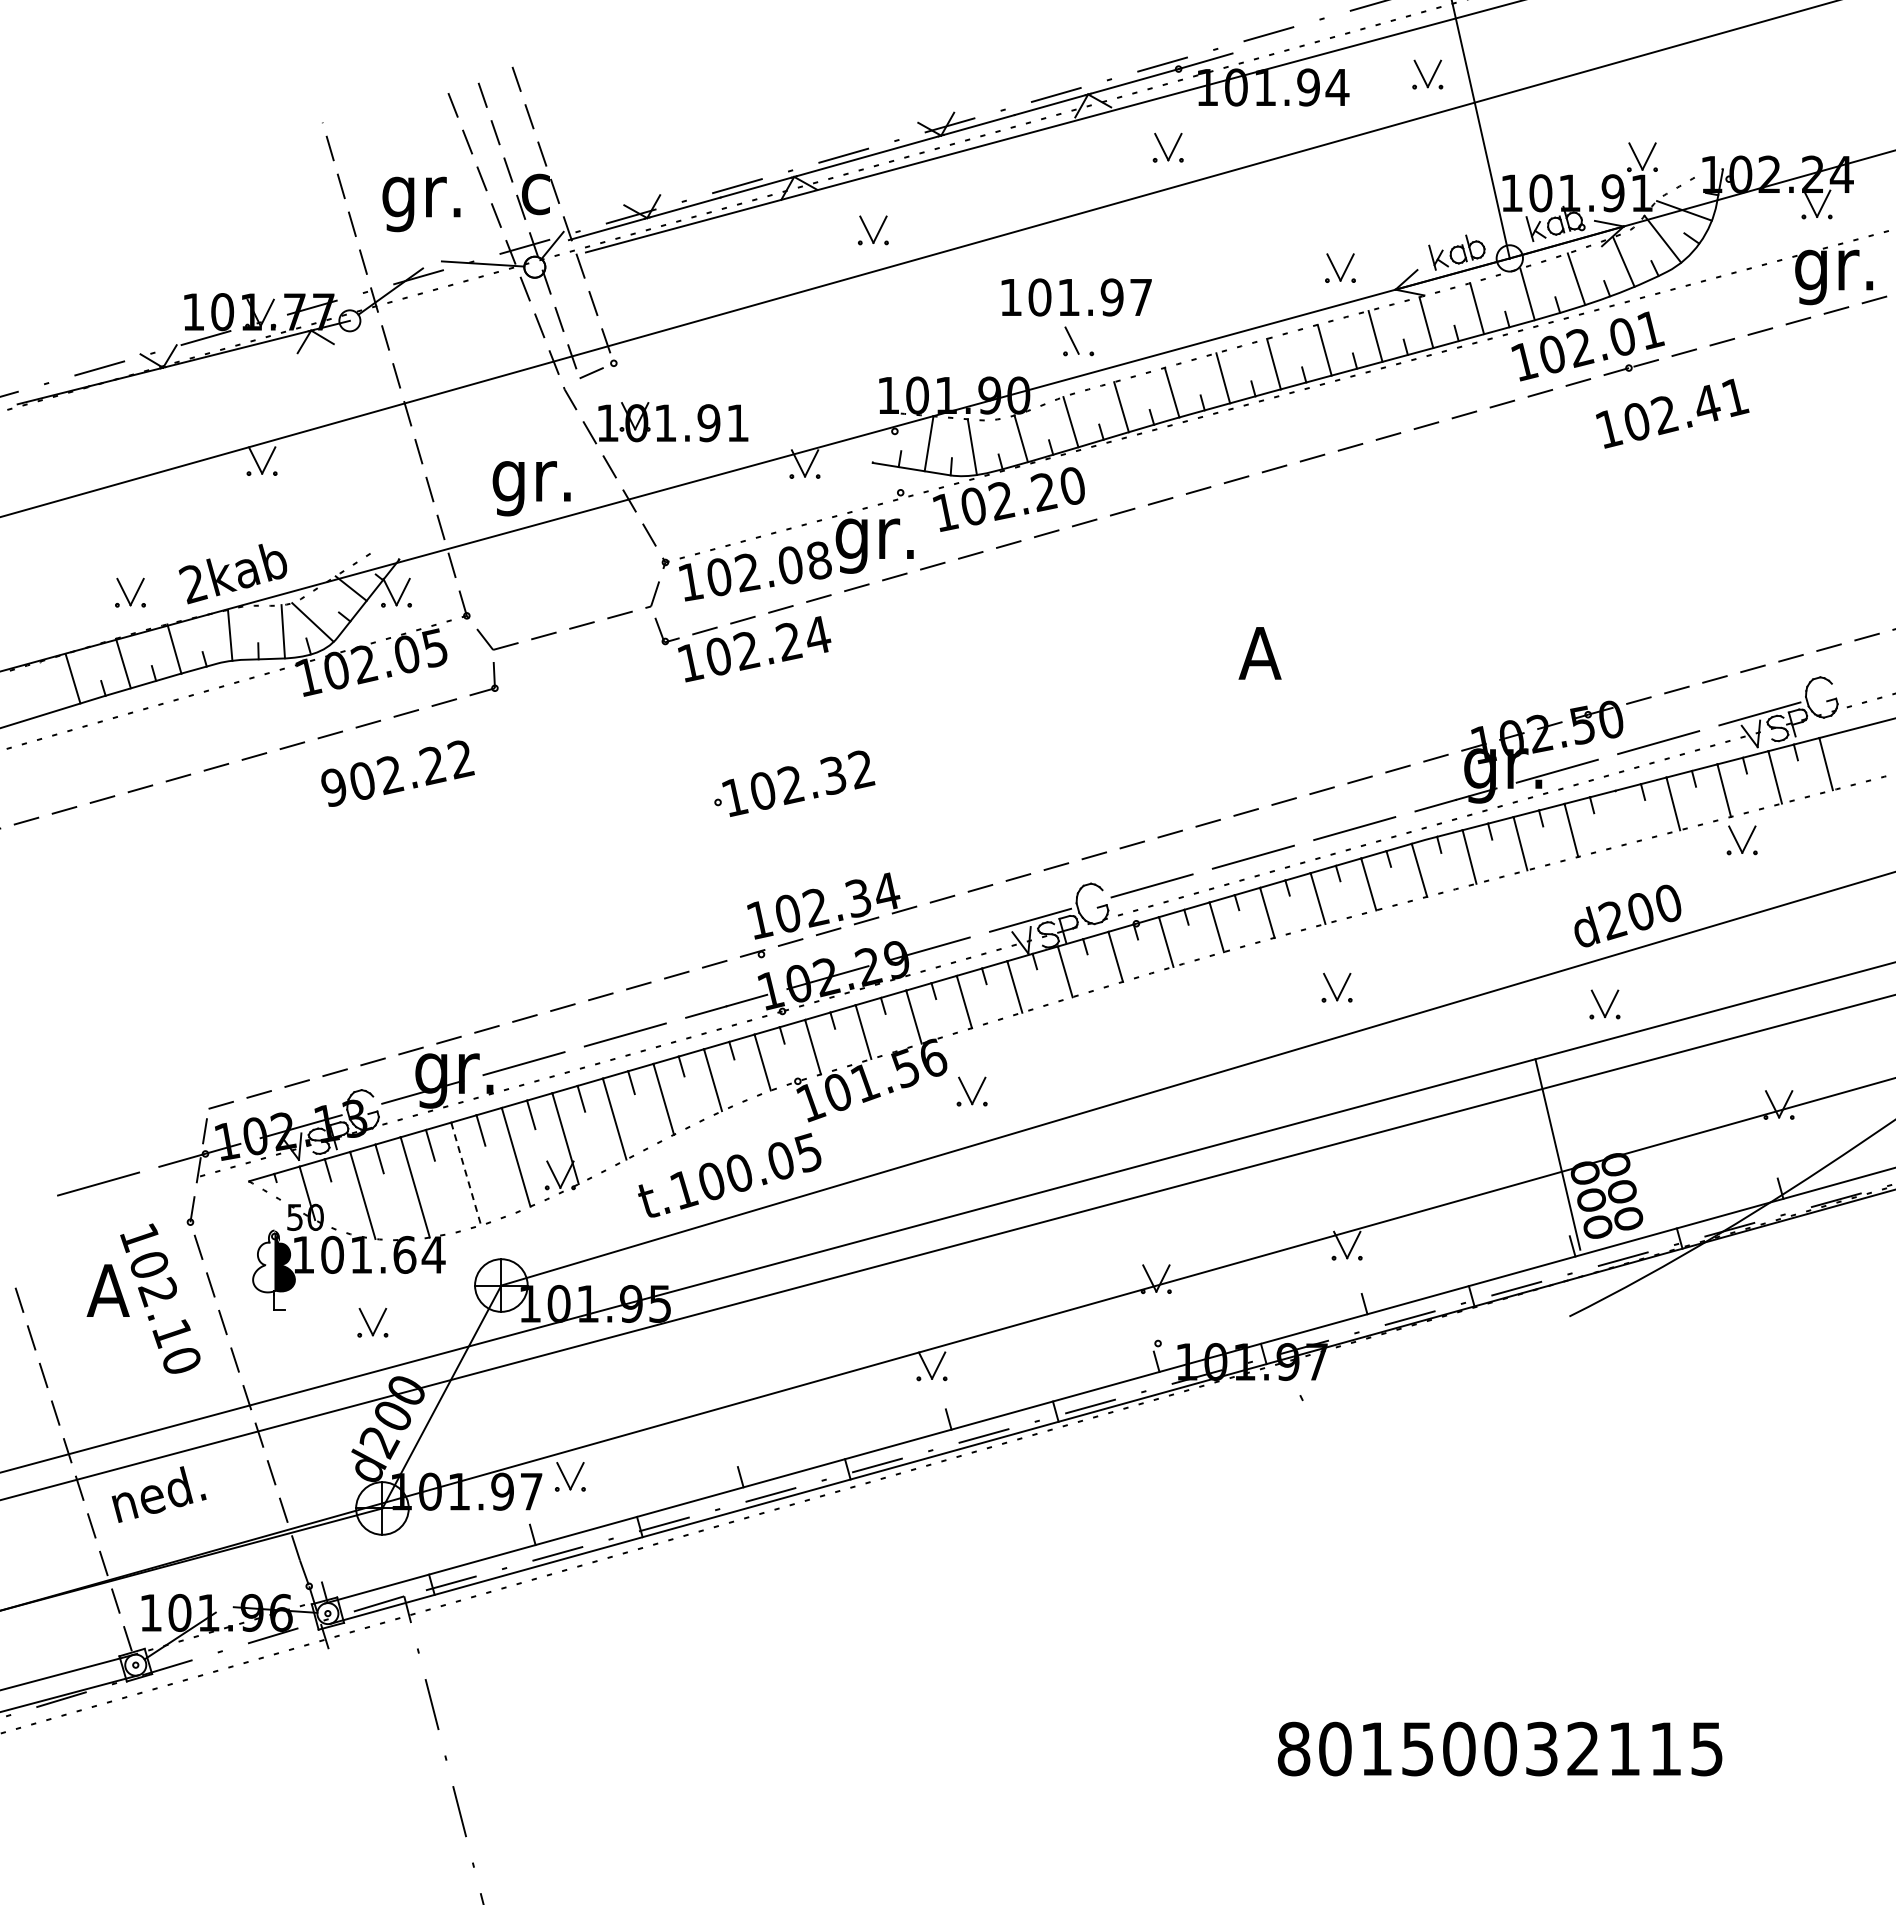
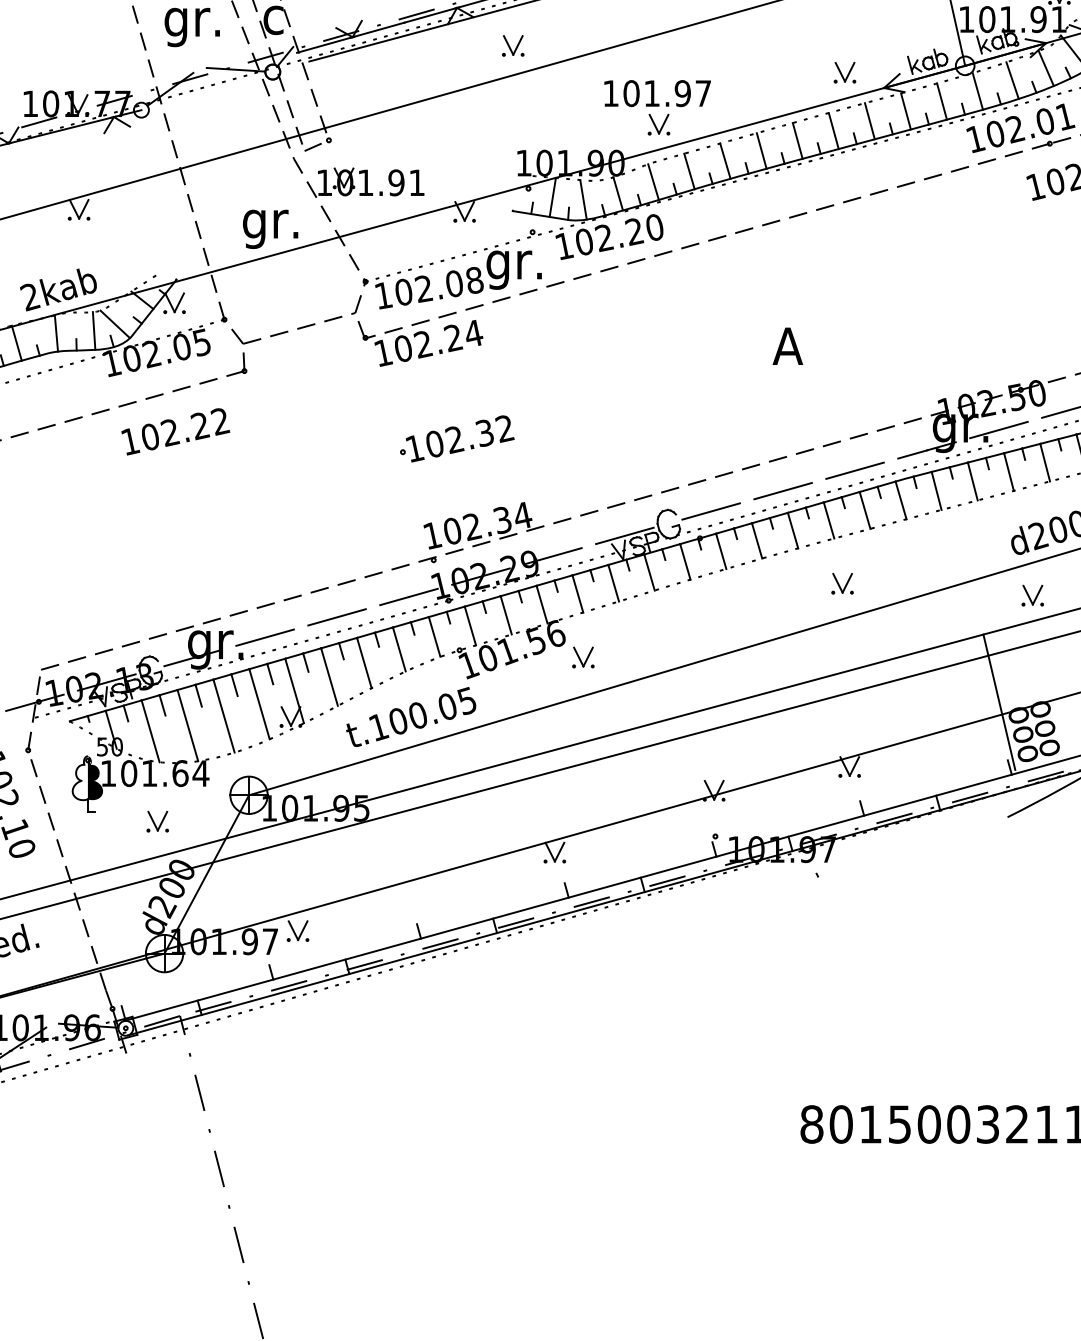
line: (1084, 340) -> (663, 124), added
text: (334, 787) -> (130, 441), 902.22 -> 102.22
line: (1622, 816) -> (1045, 462), added
line: (466, 1174) -> (224, 716), dashed -> solid

